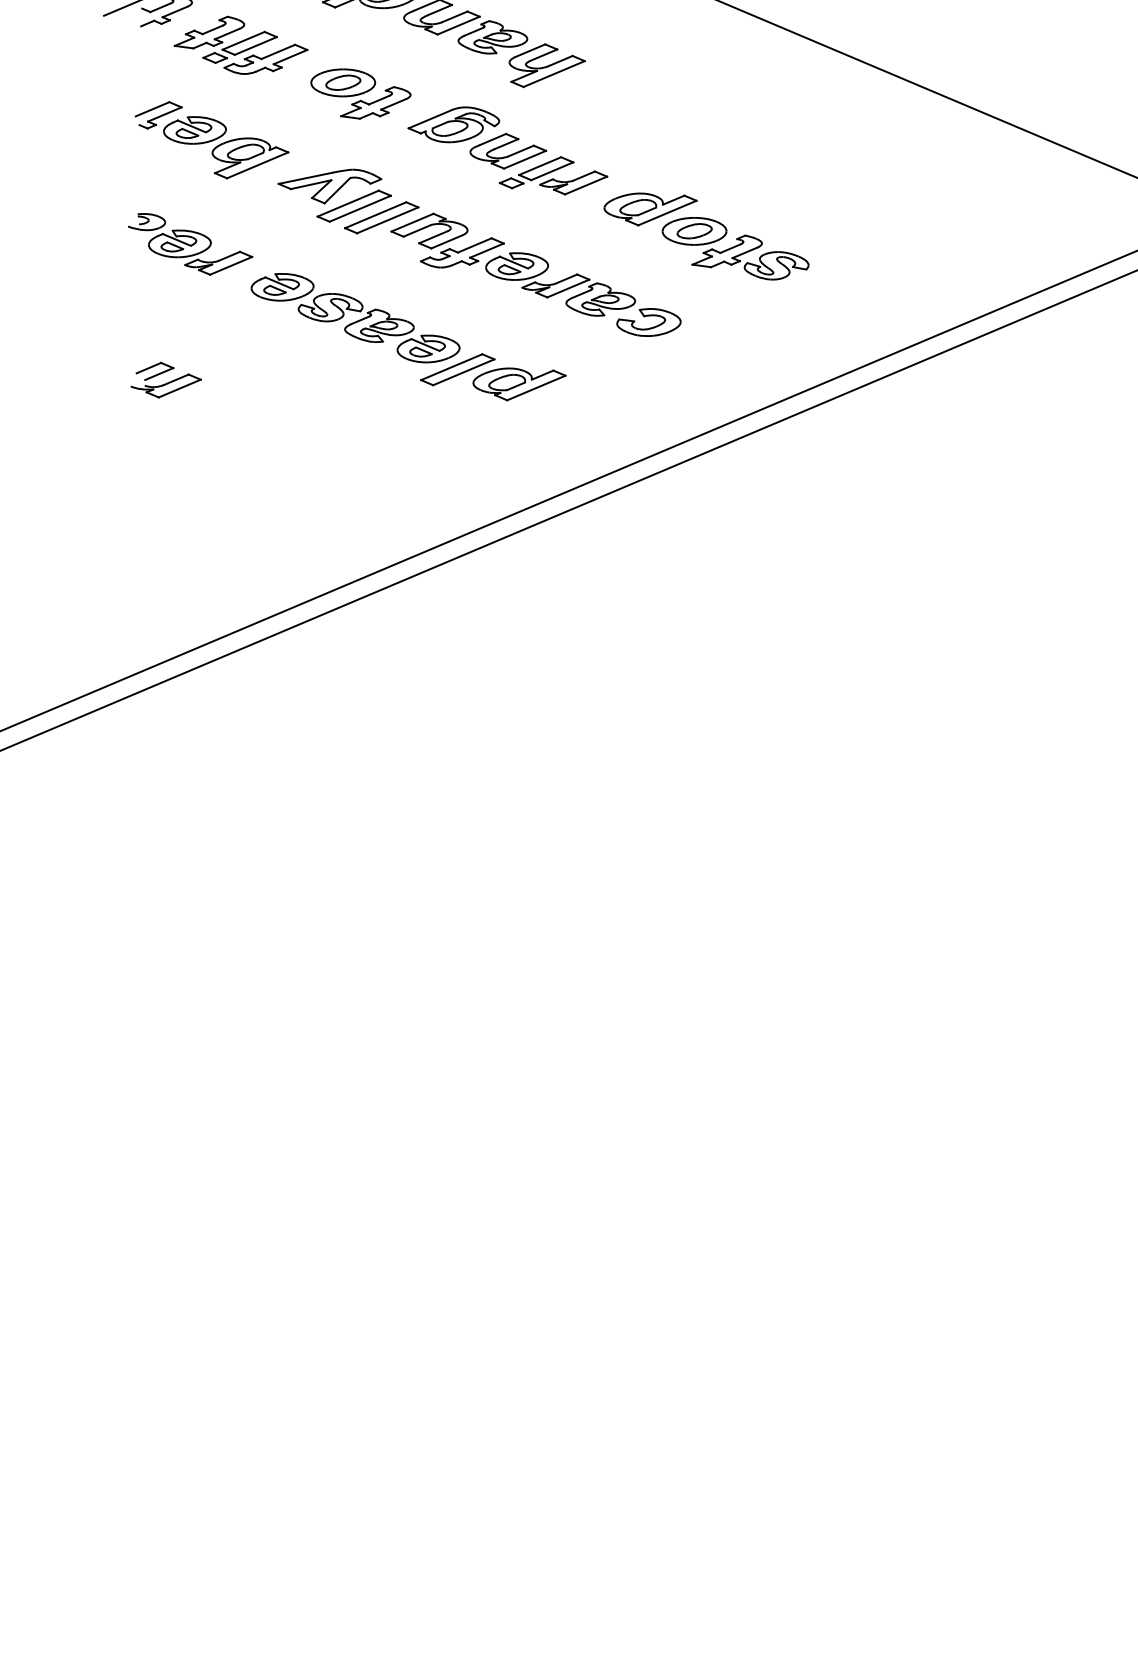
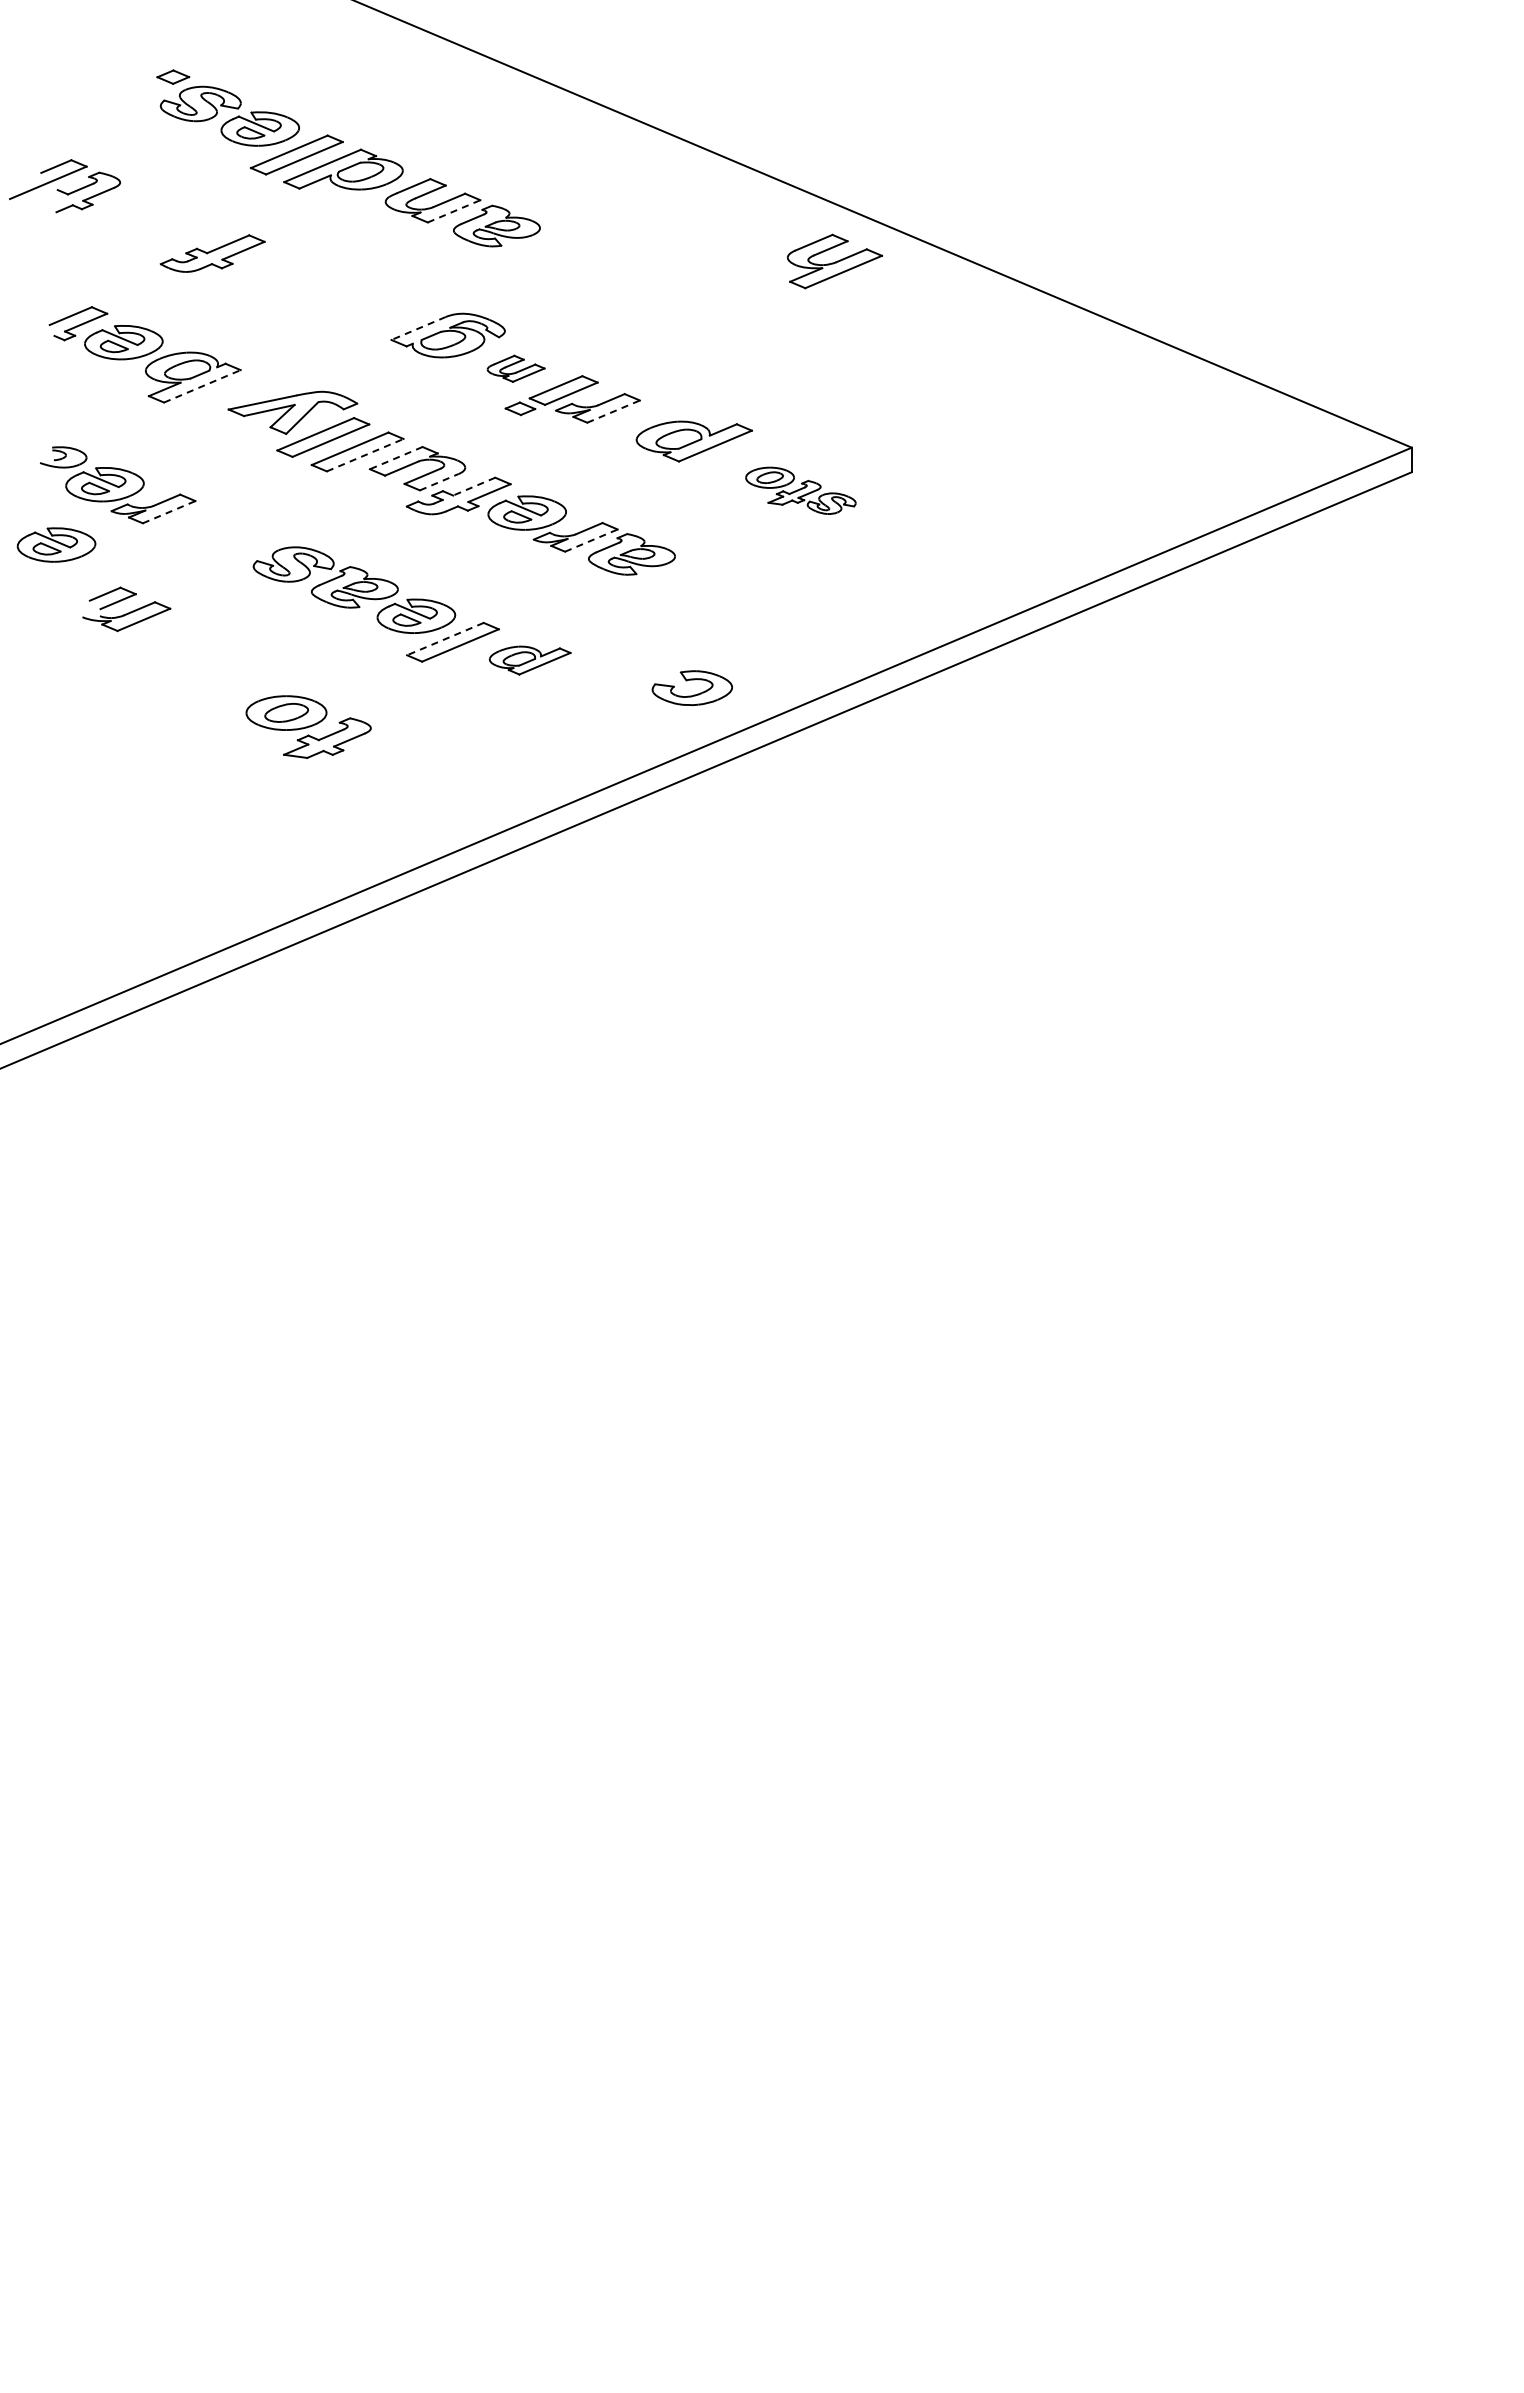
line: (459, 25) -> (454, 211), solid -> dashed
part: (225, 40) -> (162, 229), removed
part: (546, 65) -> (834, 261), moved
part: (360, 93) -> (308, 726), moved
line: (430, 119) -> (418, 328), solid -> dashed
part: (507, 151) -> (515, 368), size x0.6
line: (257, 165) -> (202, 386), solid -> dashed
line: (585, 185) -> (613, 411), solid -> dashed
line: (387, 220) -> (365, 455), solid -> dashed
line: (412, 222) -> (396, 458), solid -> dashed
line: (447, 241) -> (439, 481), solid -> dashed
line: (474, 245) -> (474, 486), solid -> dashed
part: (735, 248) -> (800, 490), size x0.6
line: (231, 266) -> (169, 512), solid -> dashed
part: (282, 286) -> (56, 544), moved
line: (568, 288) -> (591, 540), solid -> dashed
part: (648, 316) -> (691, 680), moved
line: (451, 367) -> (445, 639), solid -> dashed
part: (165, 379) -> (126, 608), moved
part: (518, 384) -> (529, 660), size x0.7

